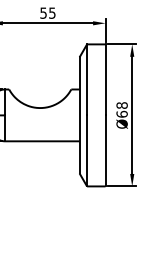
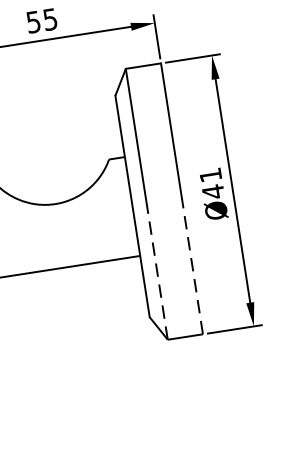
text: (121, 109) -> (210, 182), Ø68 -> Ø41
line: (87, 150) -> (157, 271), solid -> dashed
line: (105, 150) -> (192, 265), solid -> dashed

